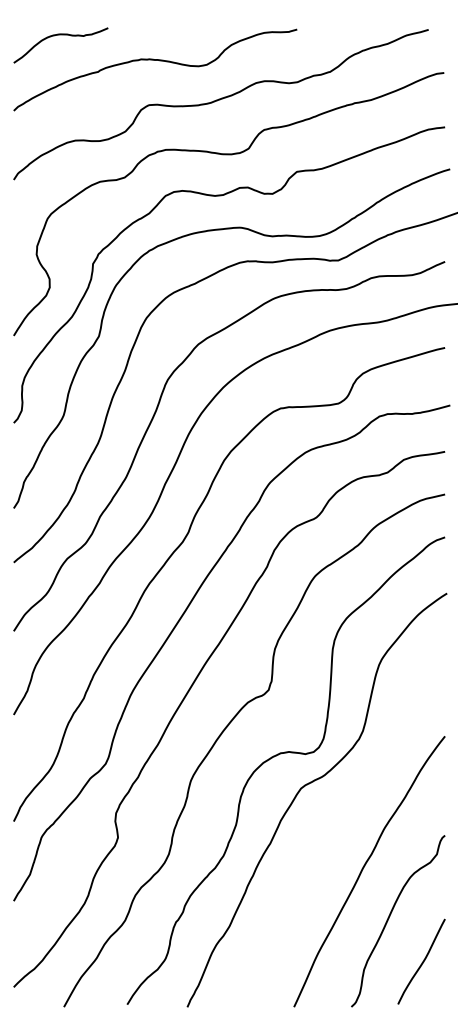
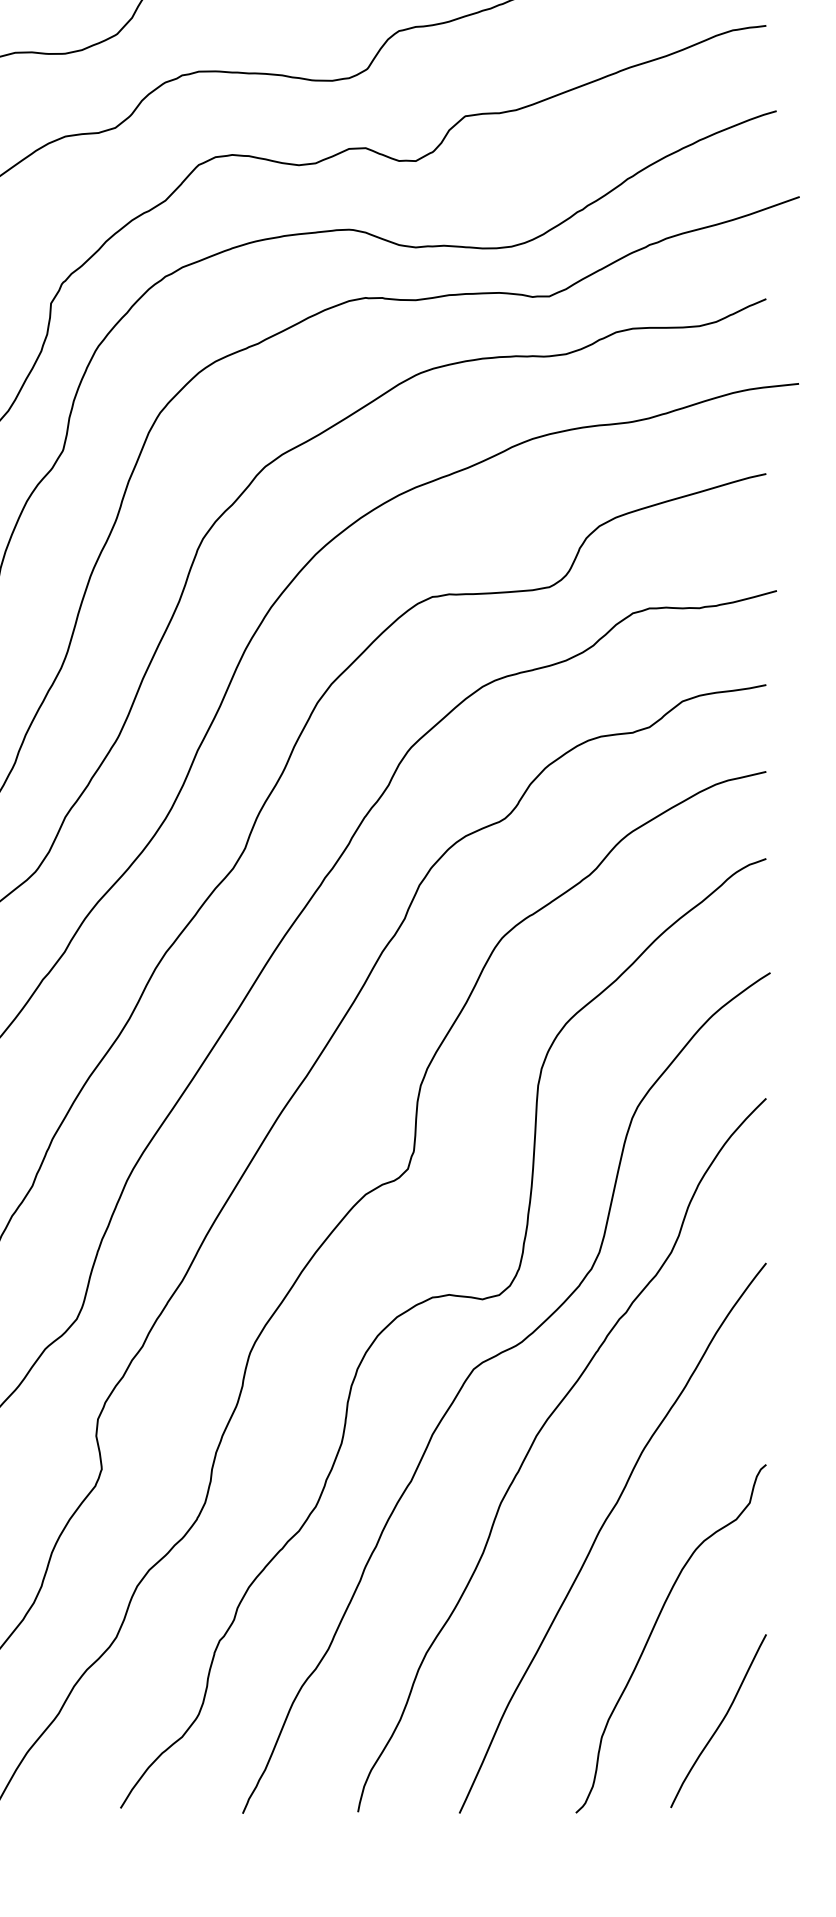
curve: (333, 821) -> (539, 1436), added

